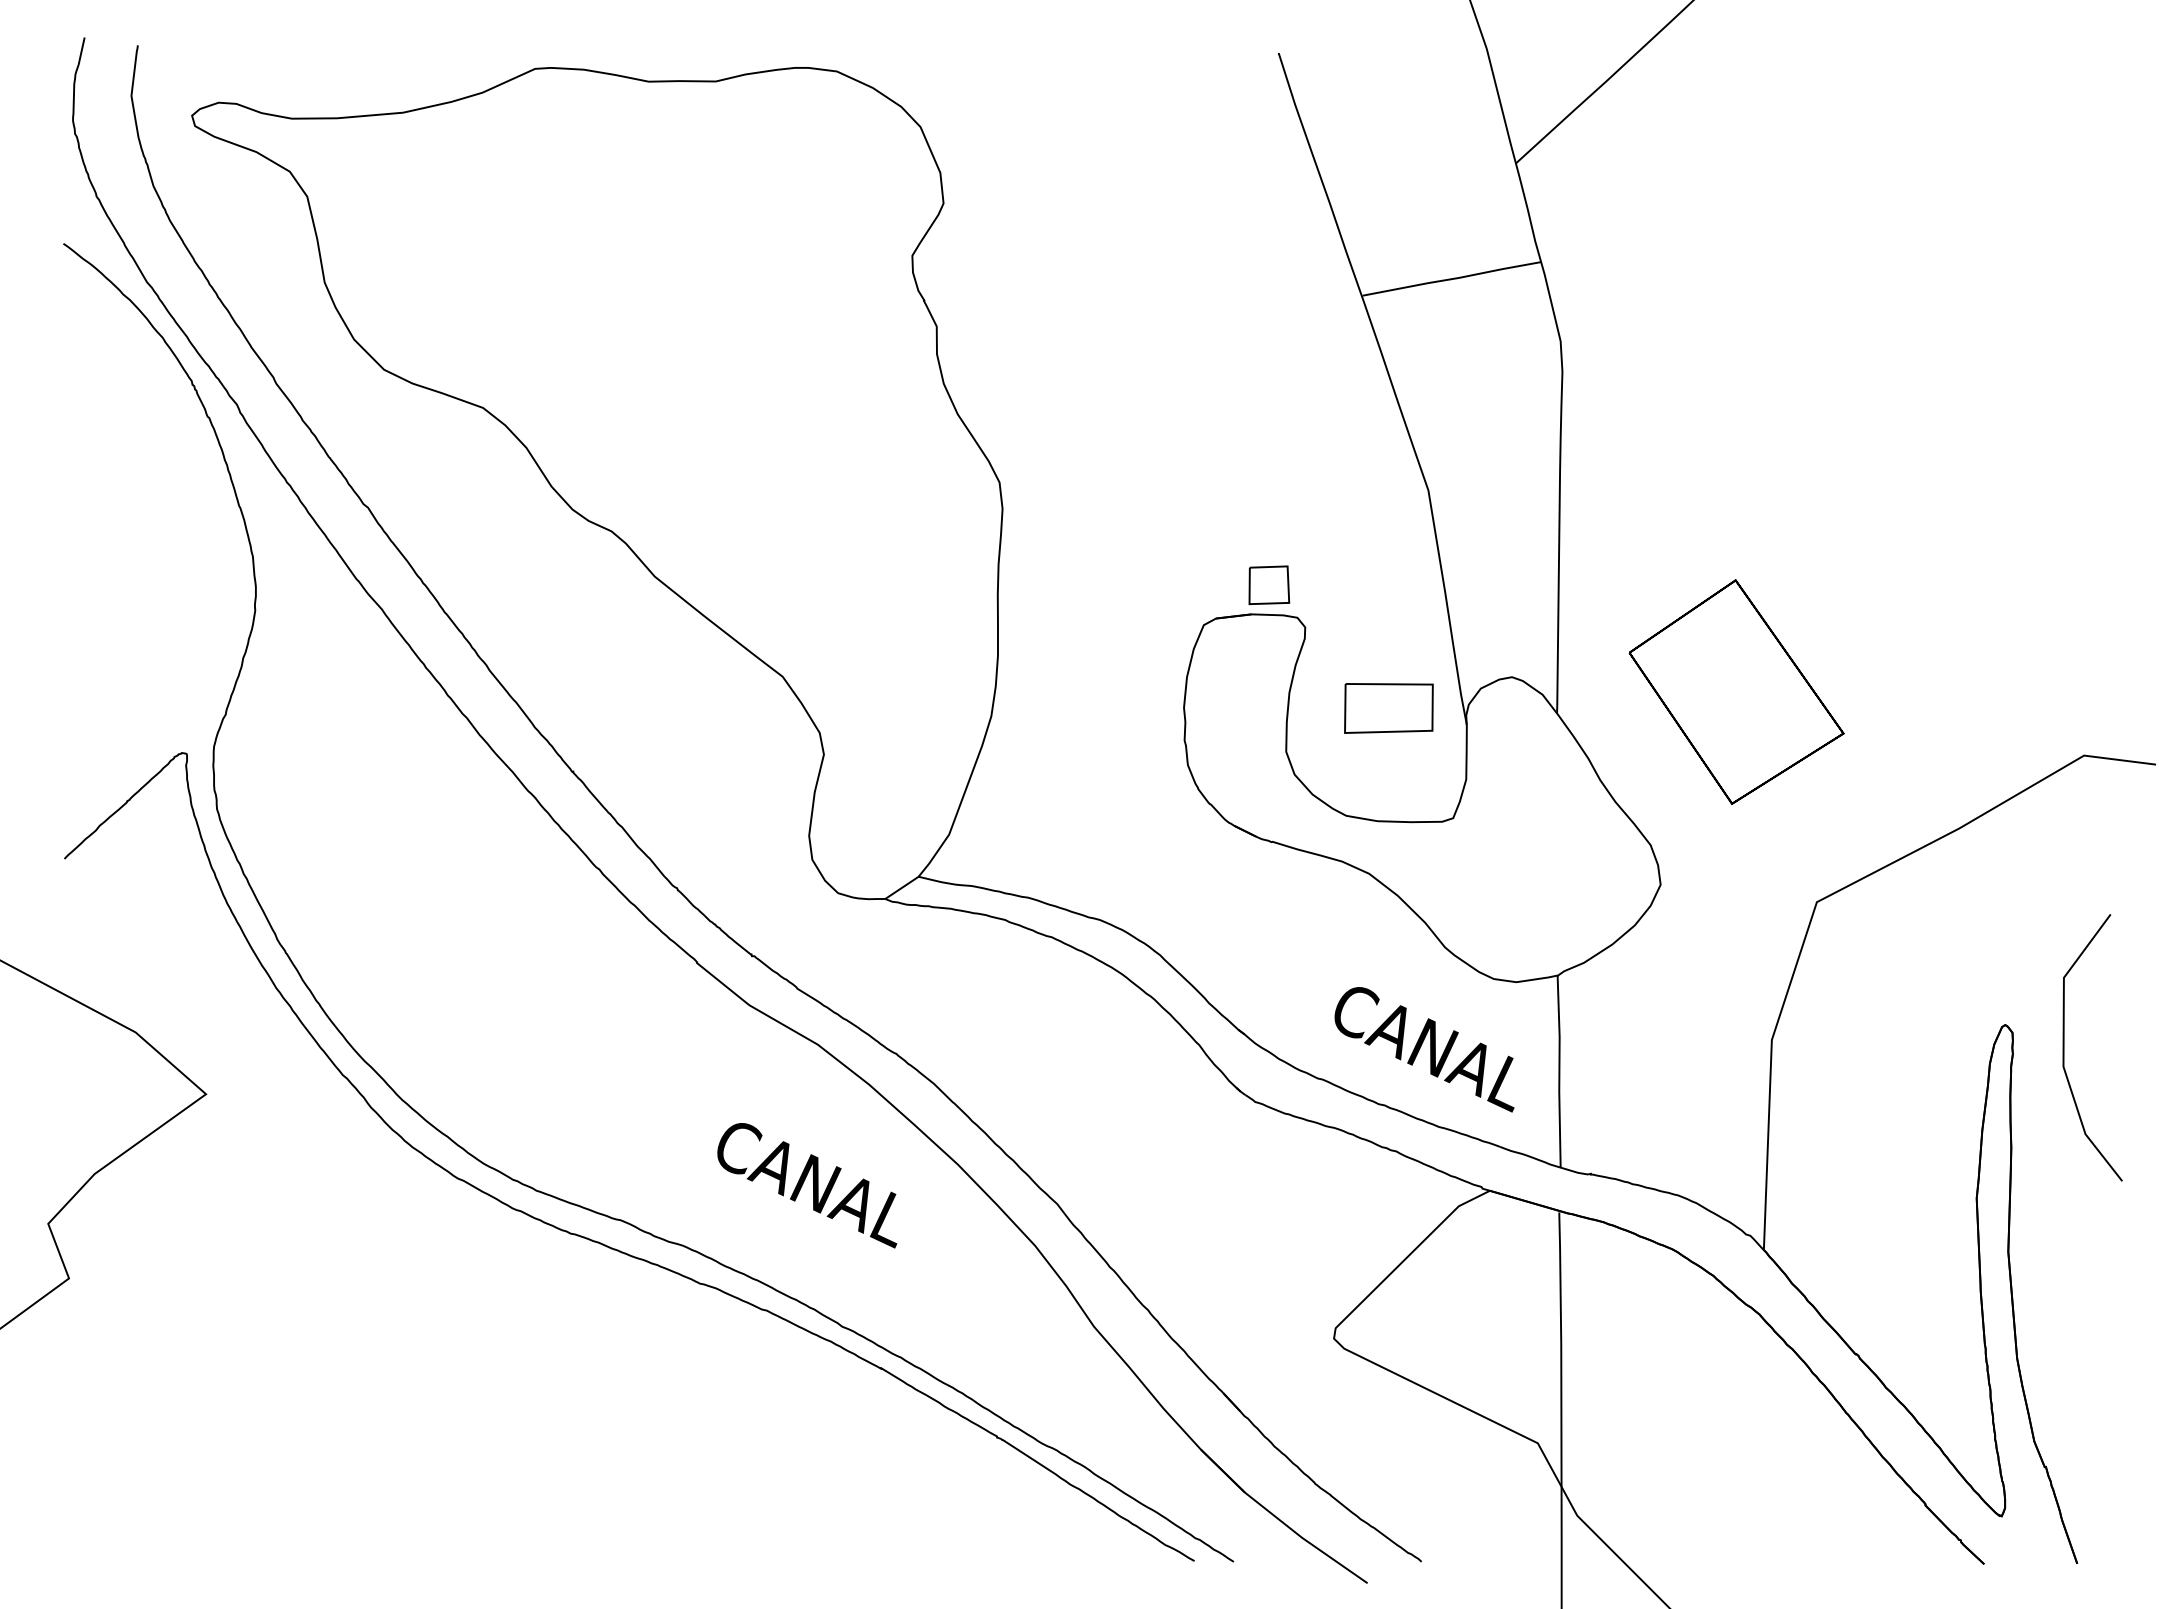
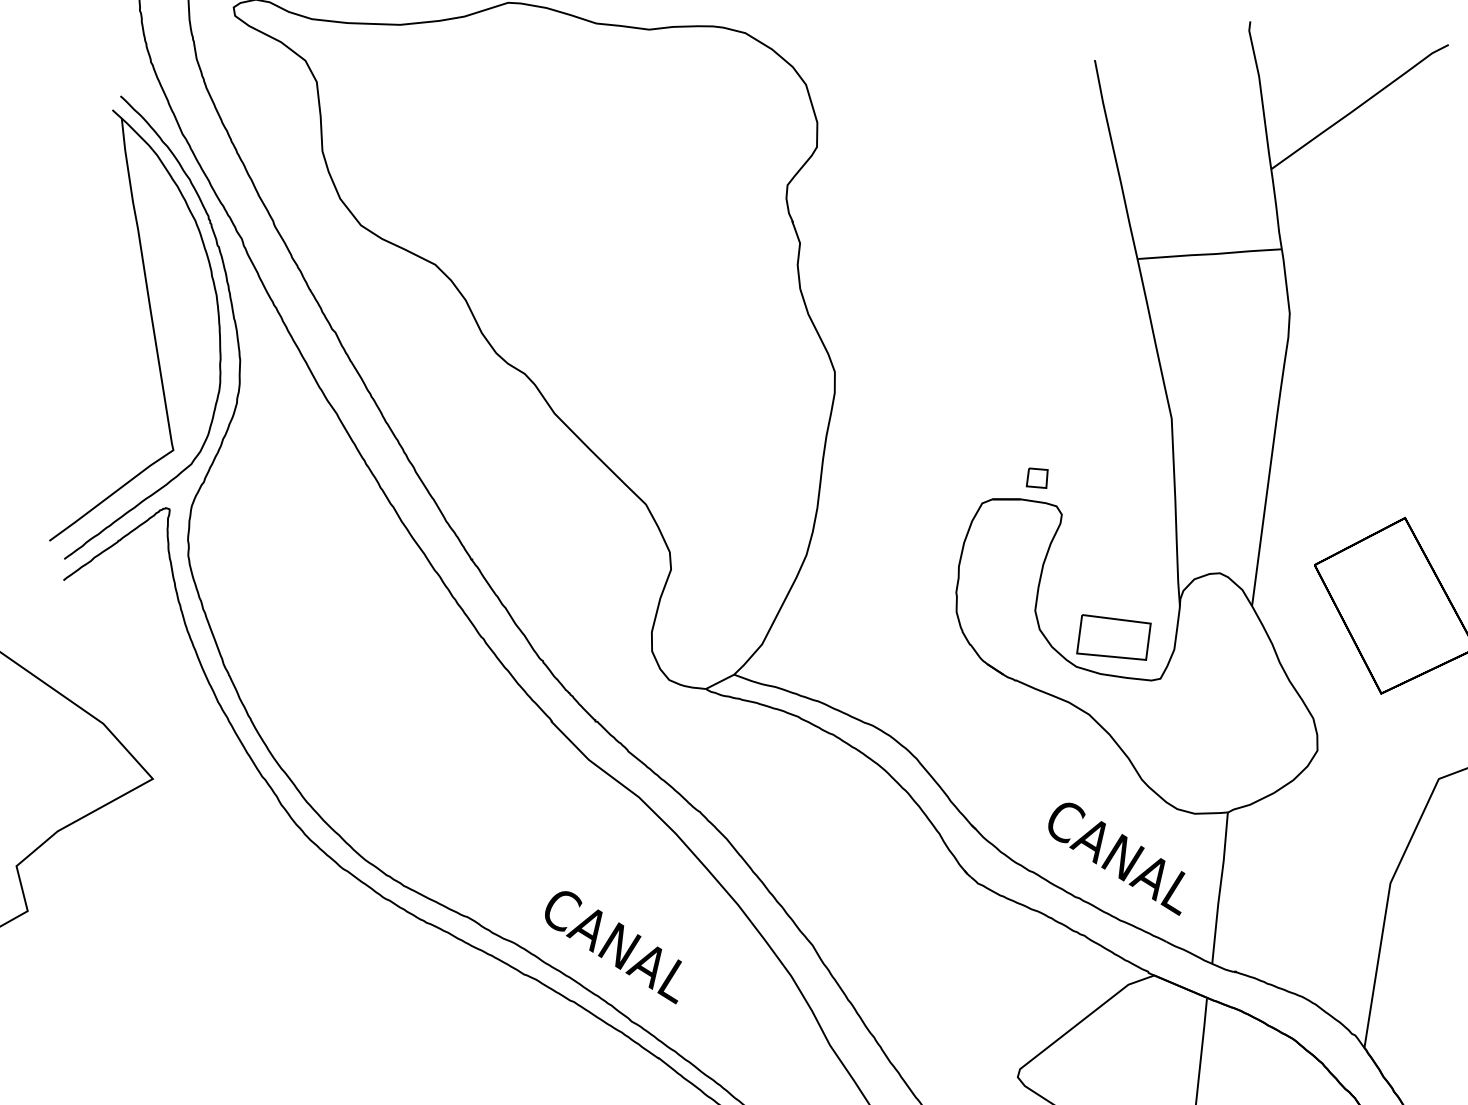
part: (142, 544) -> (154, 340), added
part: (1269, 585) -> (1037, 478), size x0.62
part: (1388, 708) -> (1113, 638), moved
text: (807, 1185) -> (613, 946), moved

